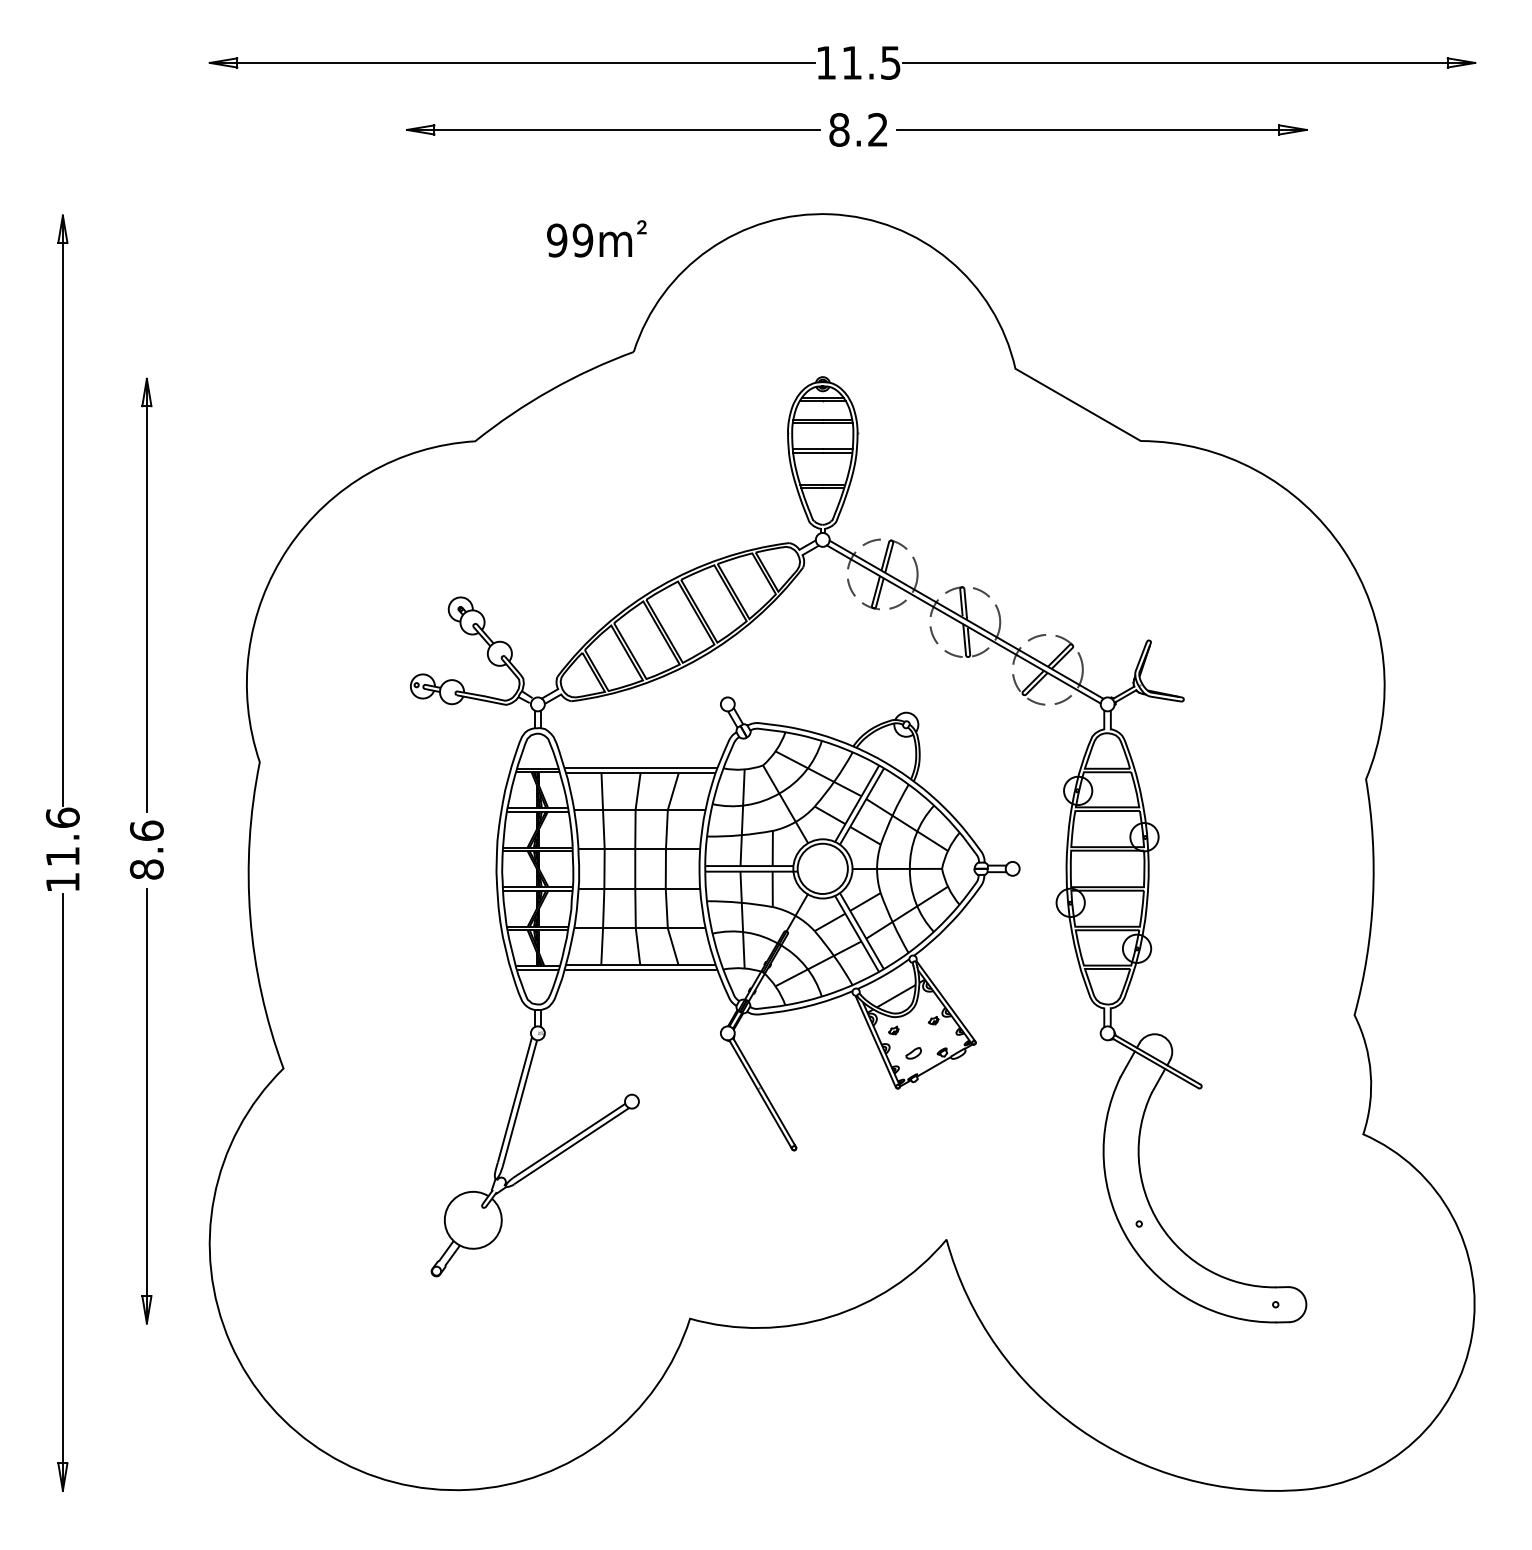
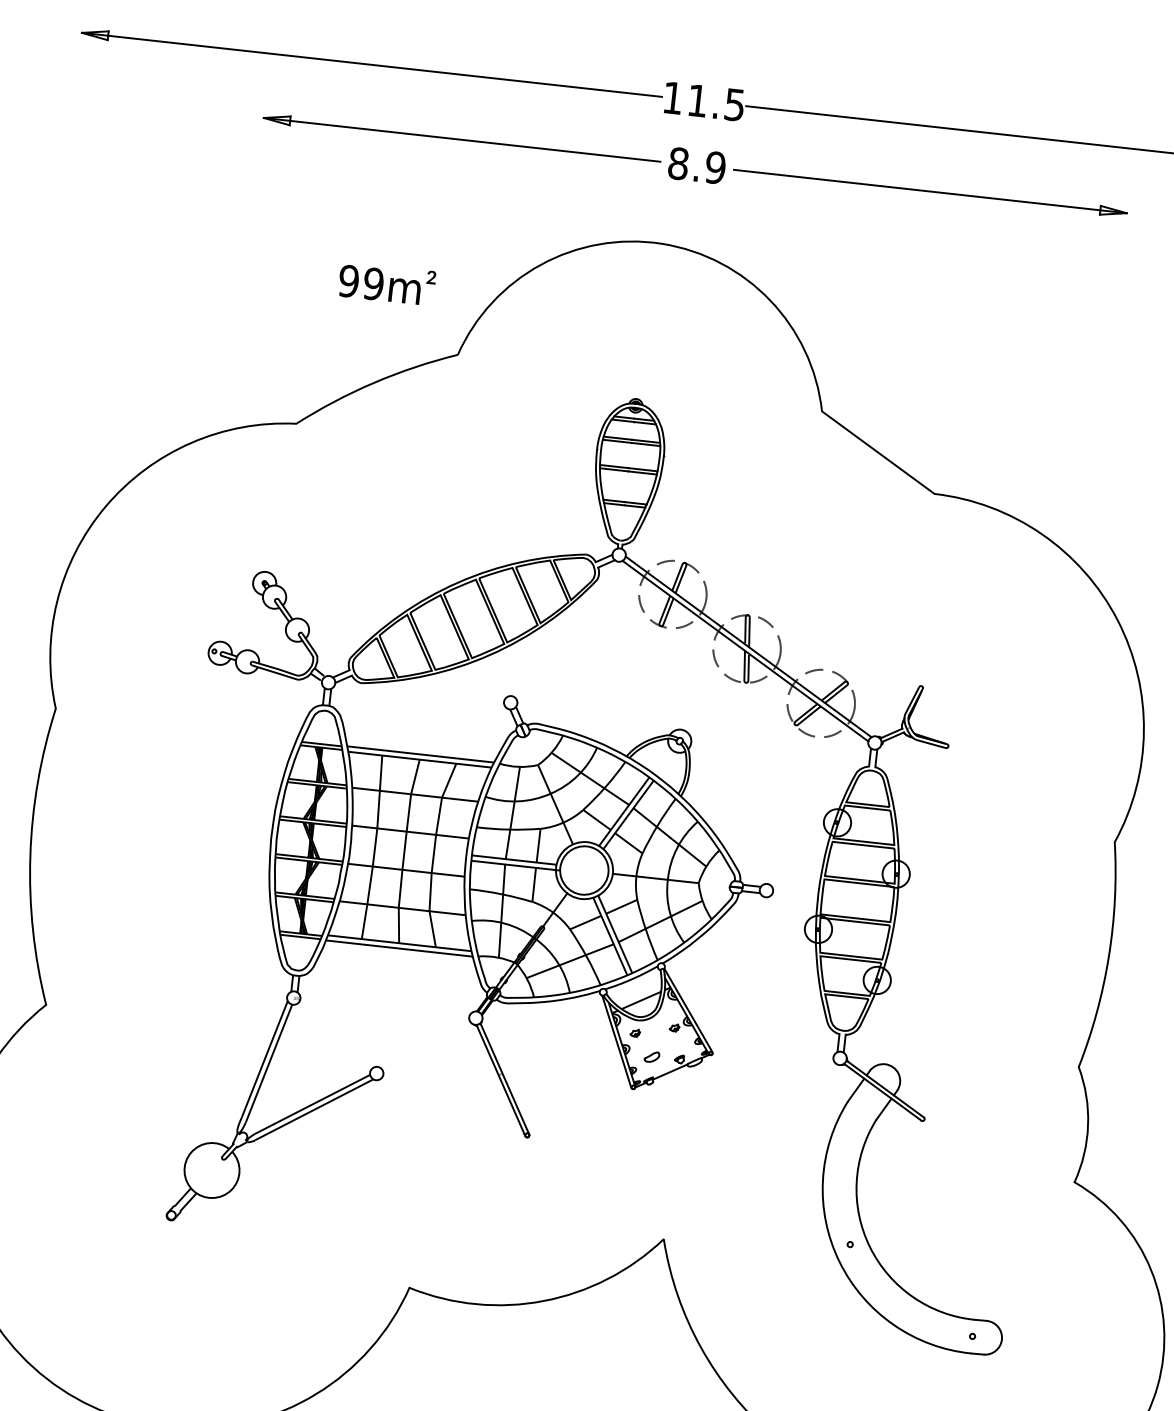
text: (877, 129) -> (715, 167), 8.2 -> 8.9
text: (596, 238) -> (386, 283), moved

